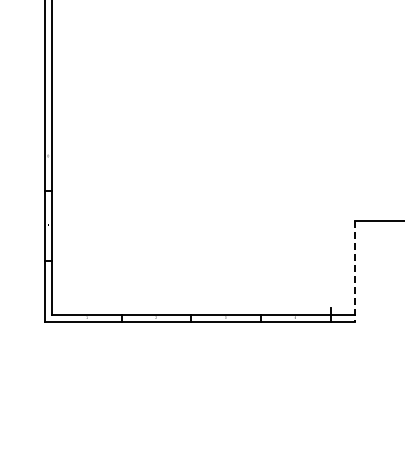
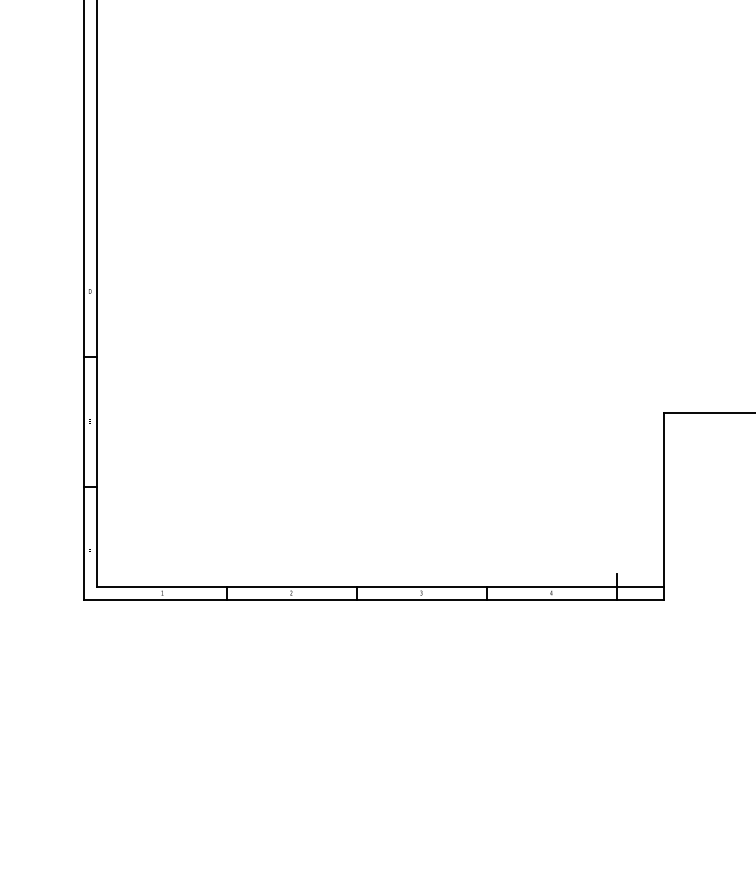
line: (355, 271) -> (663, 507), dashed -> solid

